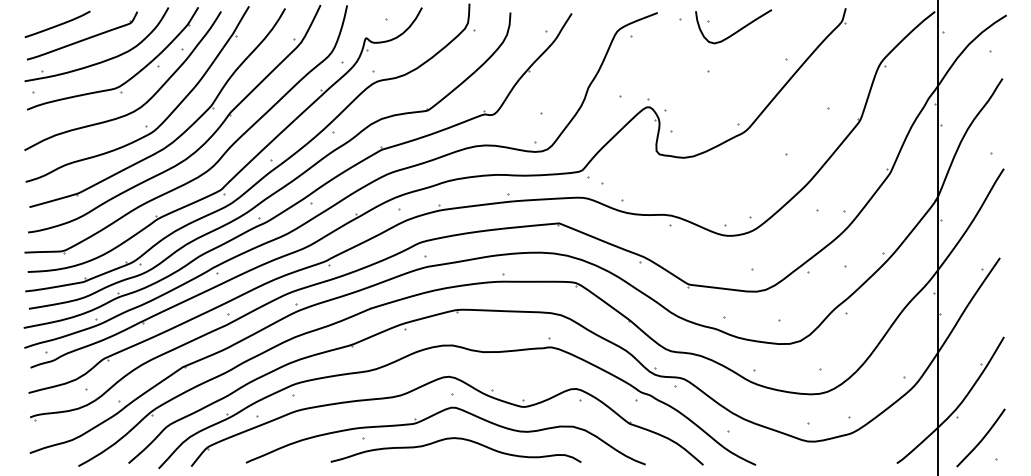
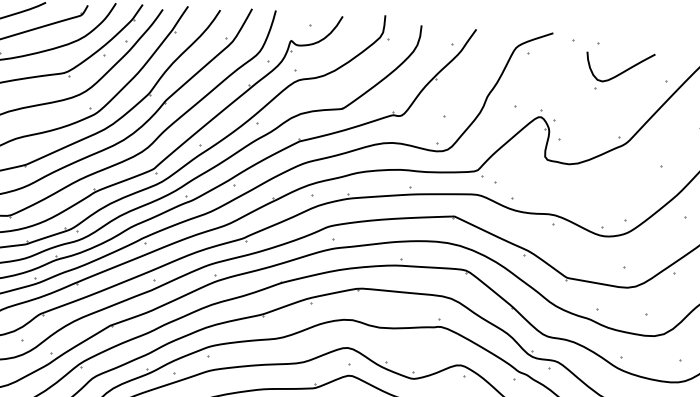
curve: (735, 31) -> (621, 71), moved

